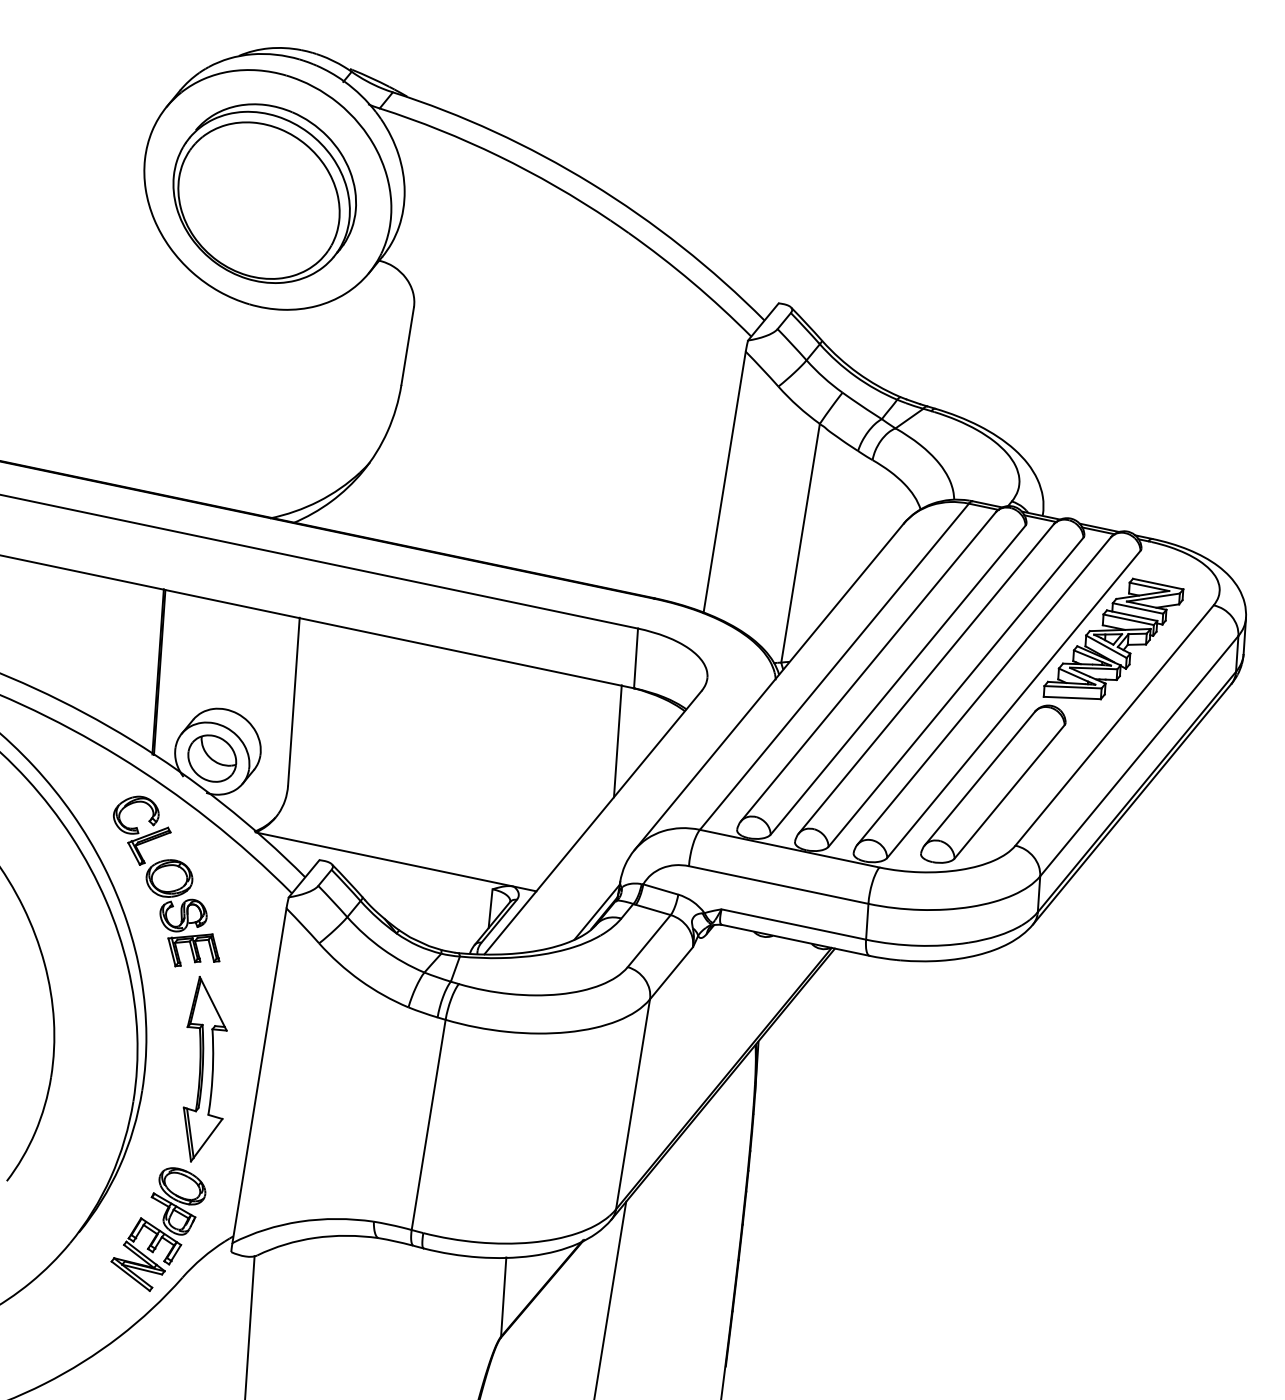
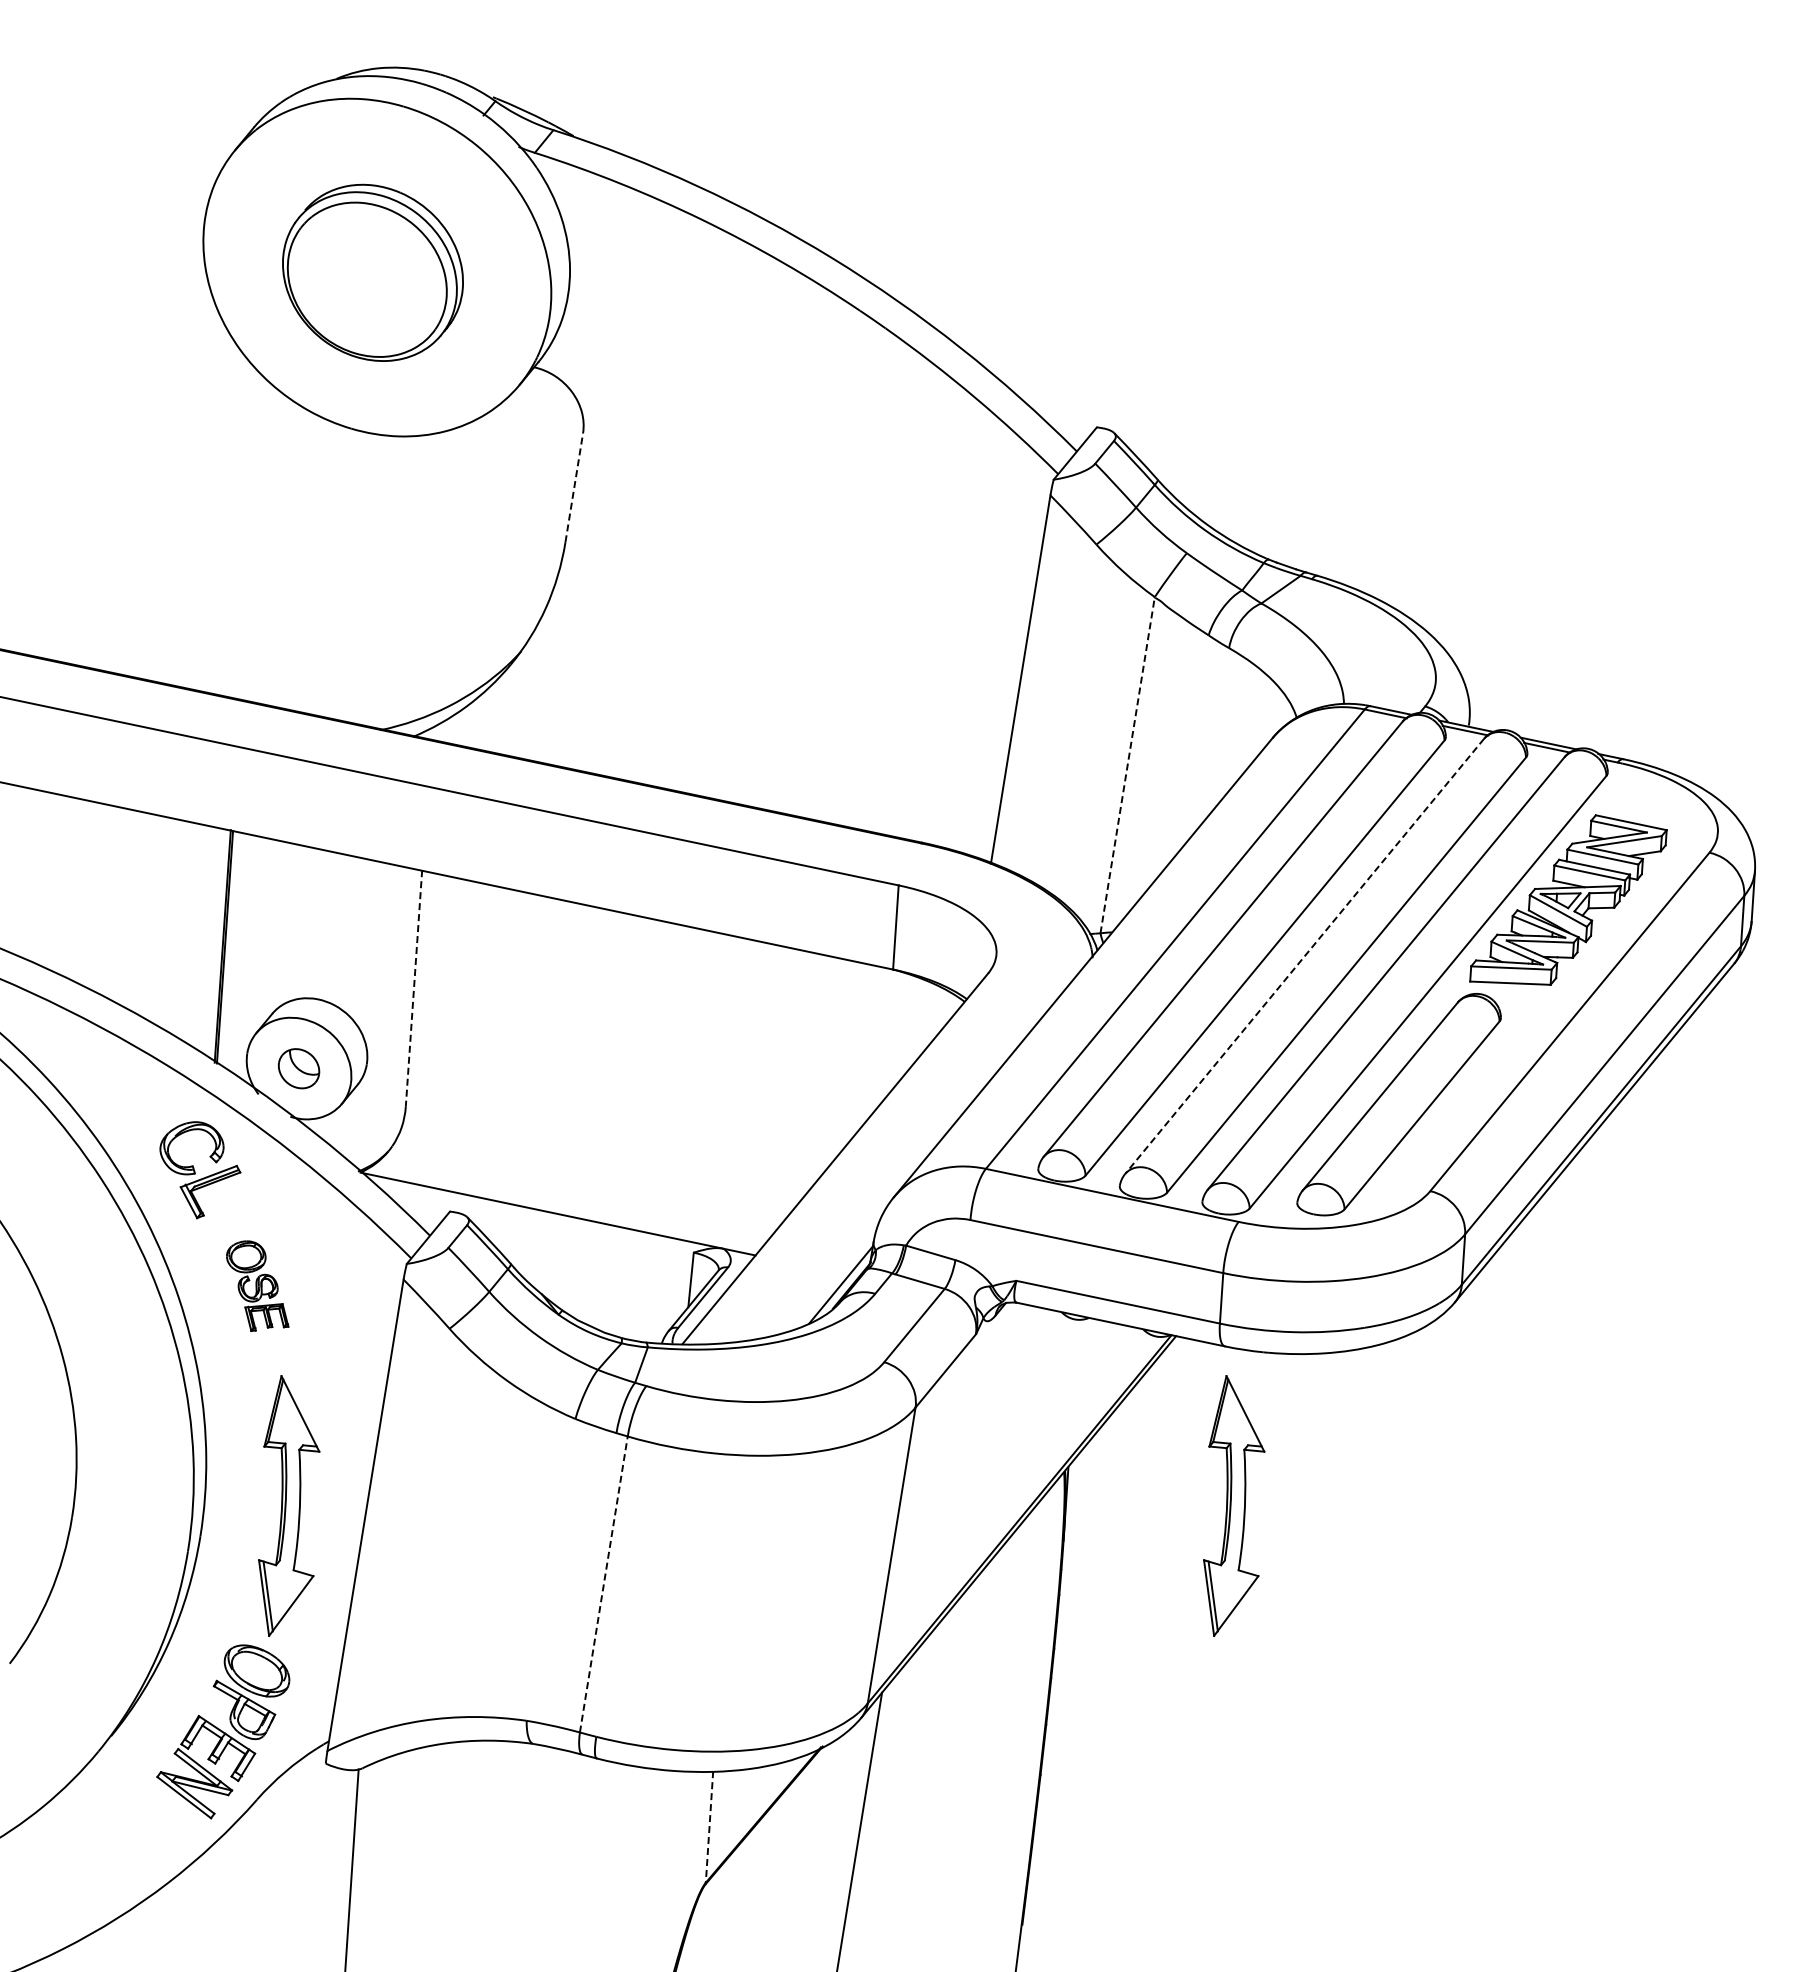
part: (264, 193) -> (372, 272), size x0.7
line: (407, 346) -> (574, 487), solid -> dashed
line: (800, 542) -> (1127, 764), solid -> dashed
line: (926, 679) -> (1304, 956), solid -> dashed
line: (294, 701) -> (414, 988), solid -> dashed
line: (617, 740) -> (869, 1043), removed
part: (211, 758) -> (298, 1068), size x0.6
part: (182, 912) -> (257, 1285), size x0.6
part: (876, 1068) -> (1234, 1505), added
line: (428, 1124) -> (603, 1584), solid -> dashed
line: (503, 1296) -> (709, 1826), solid -> dashed

